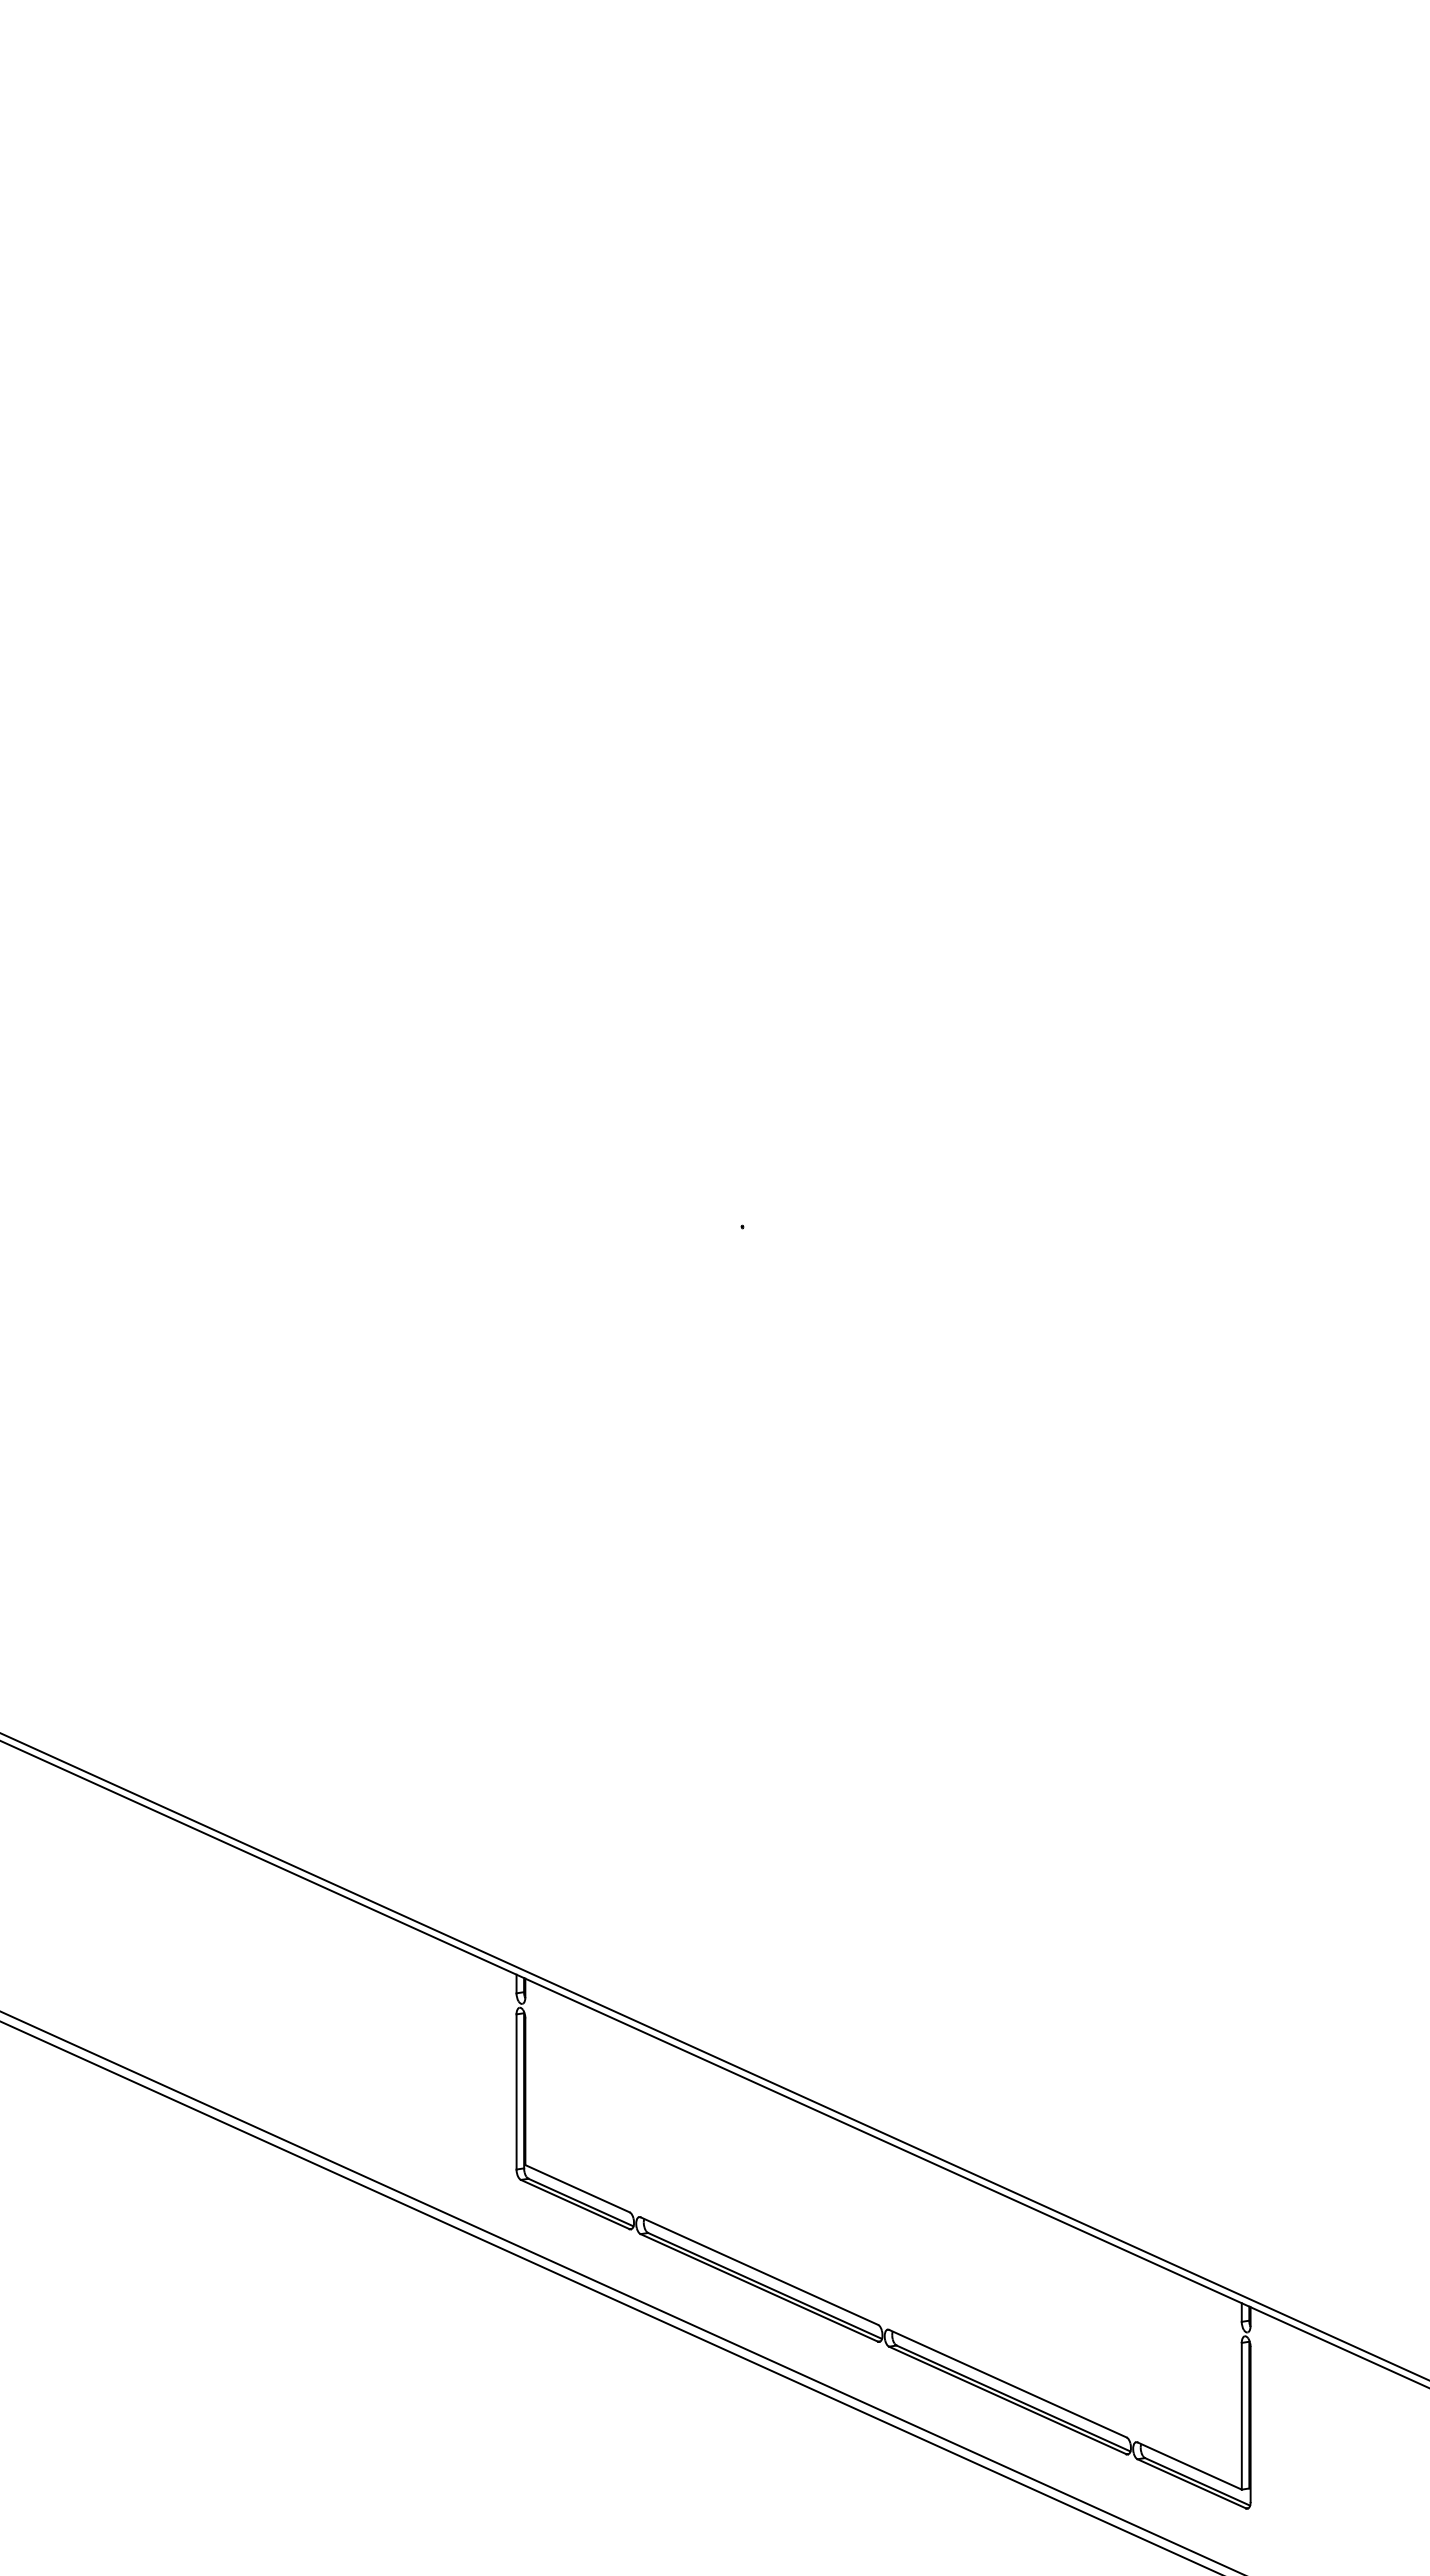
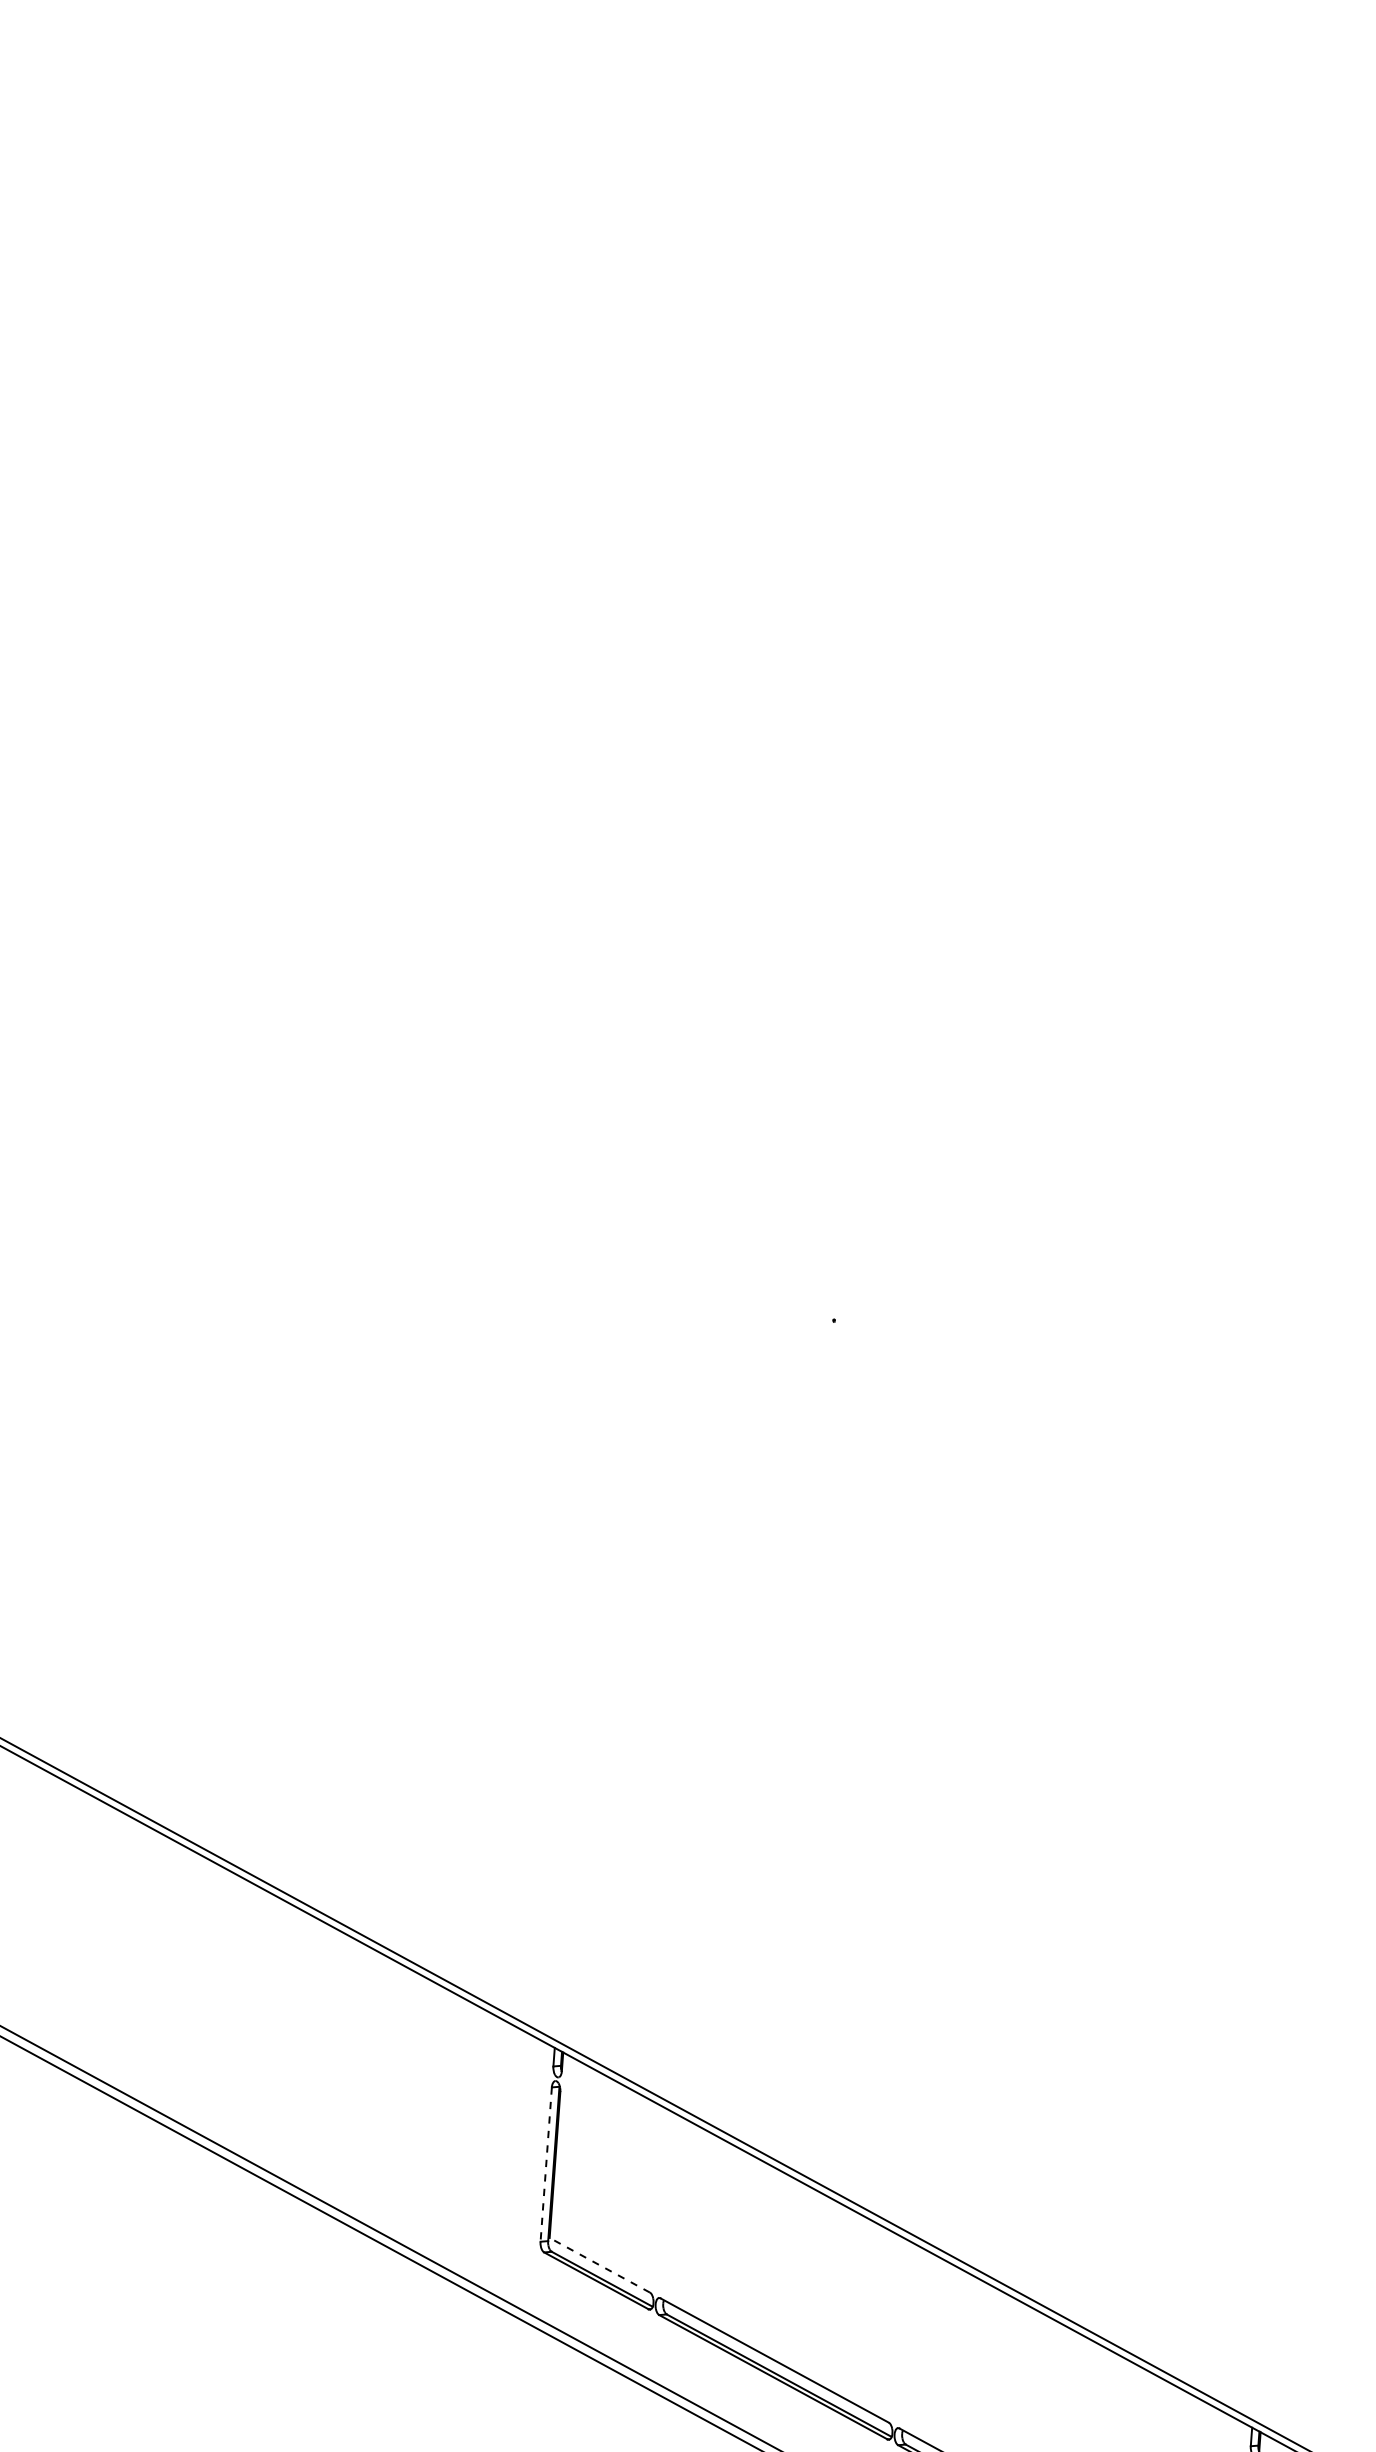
line: (516, 2091) -> (546, 2164), solid -> dashed
line: (577, 2188) -> (599, 2265), solid -> dashed

